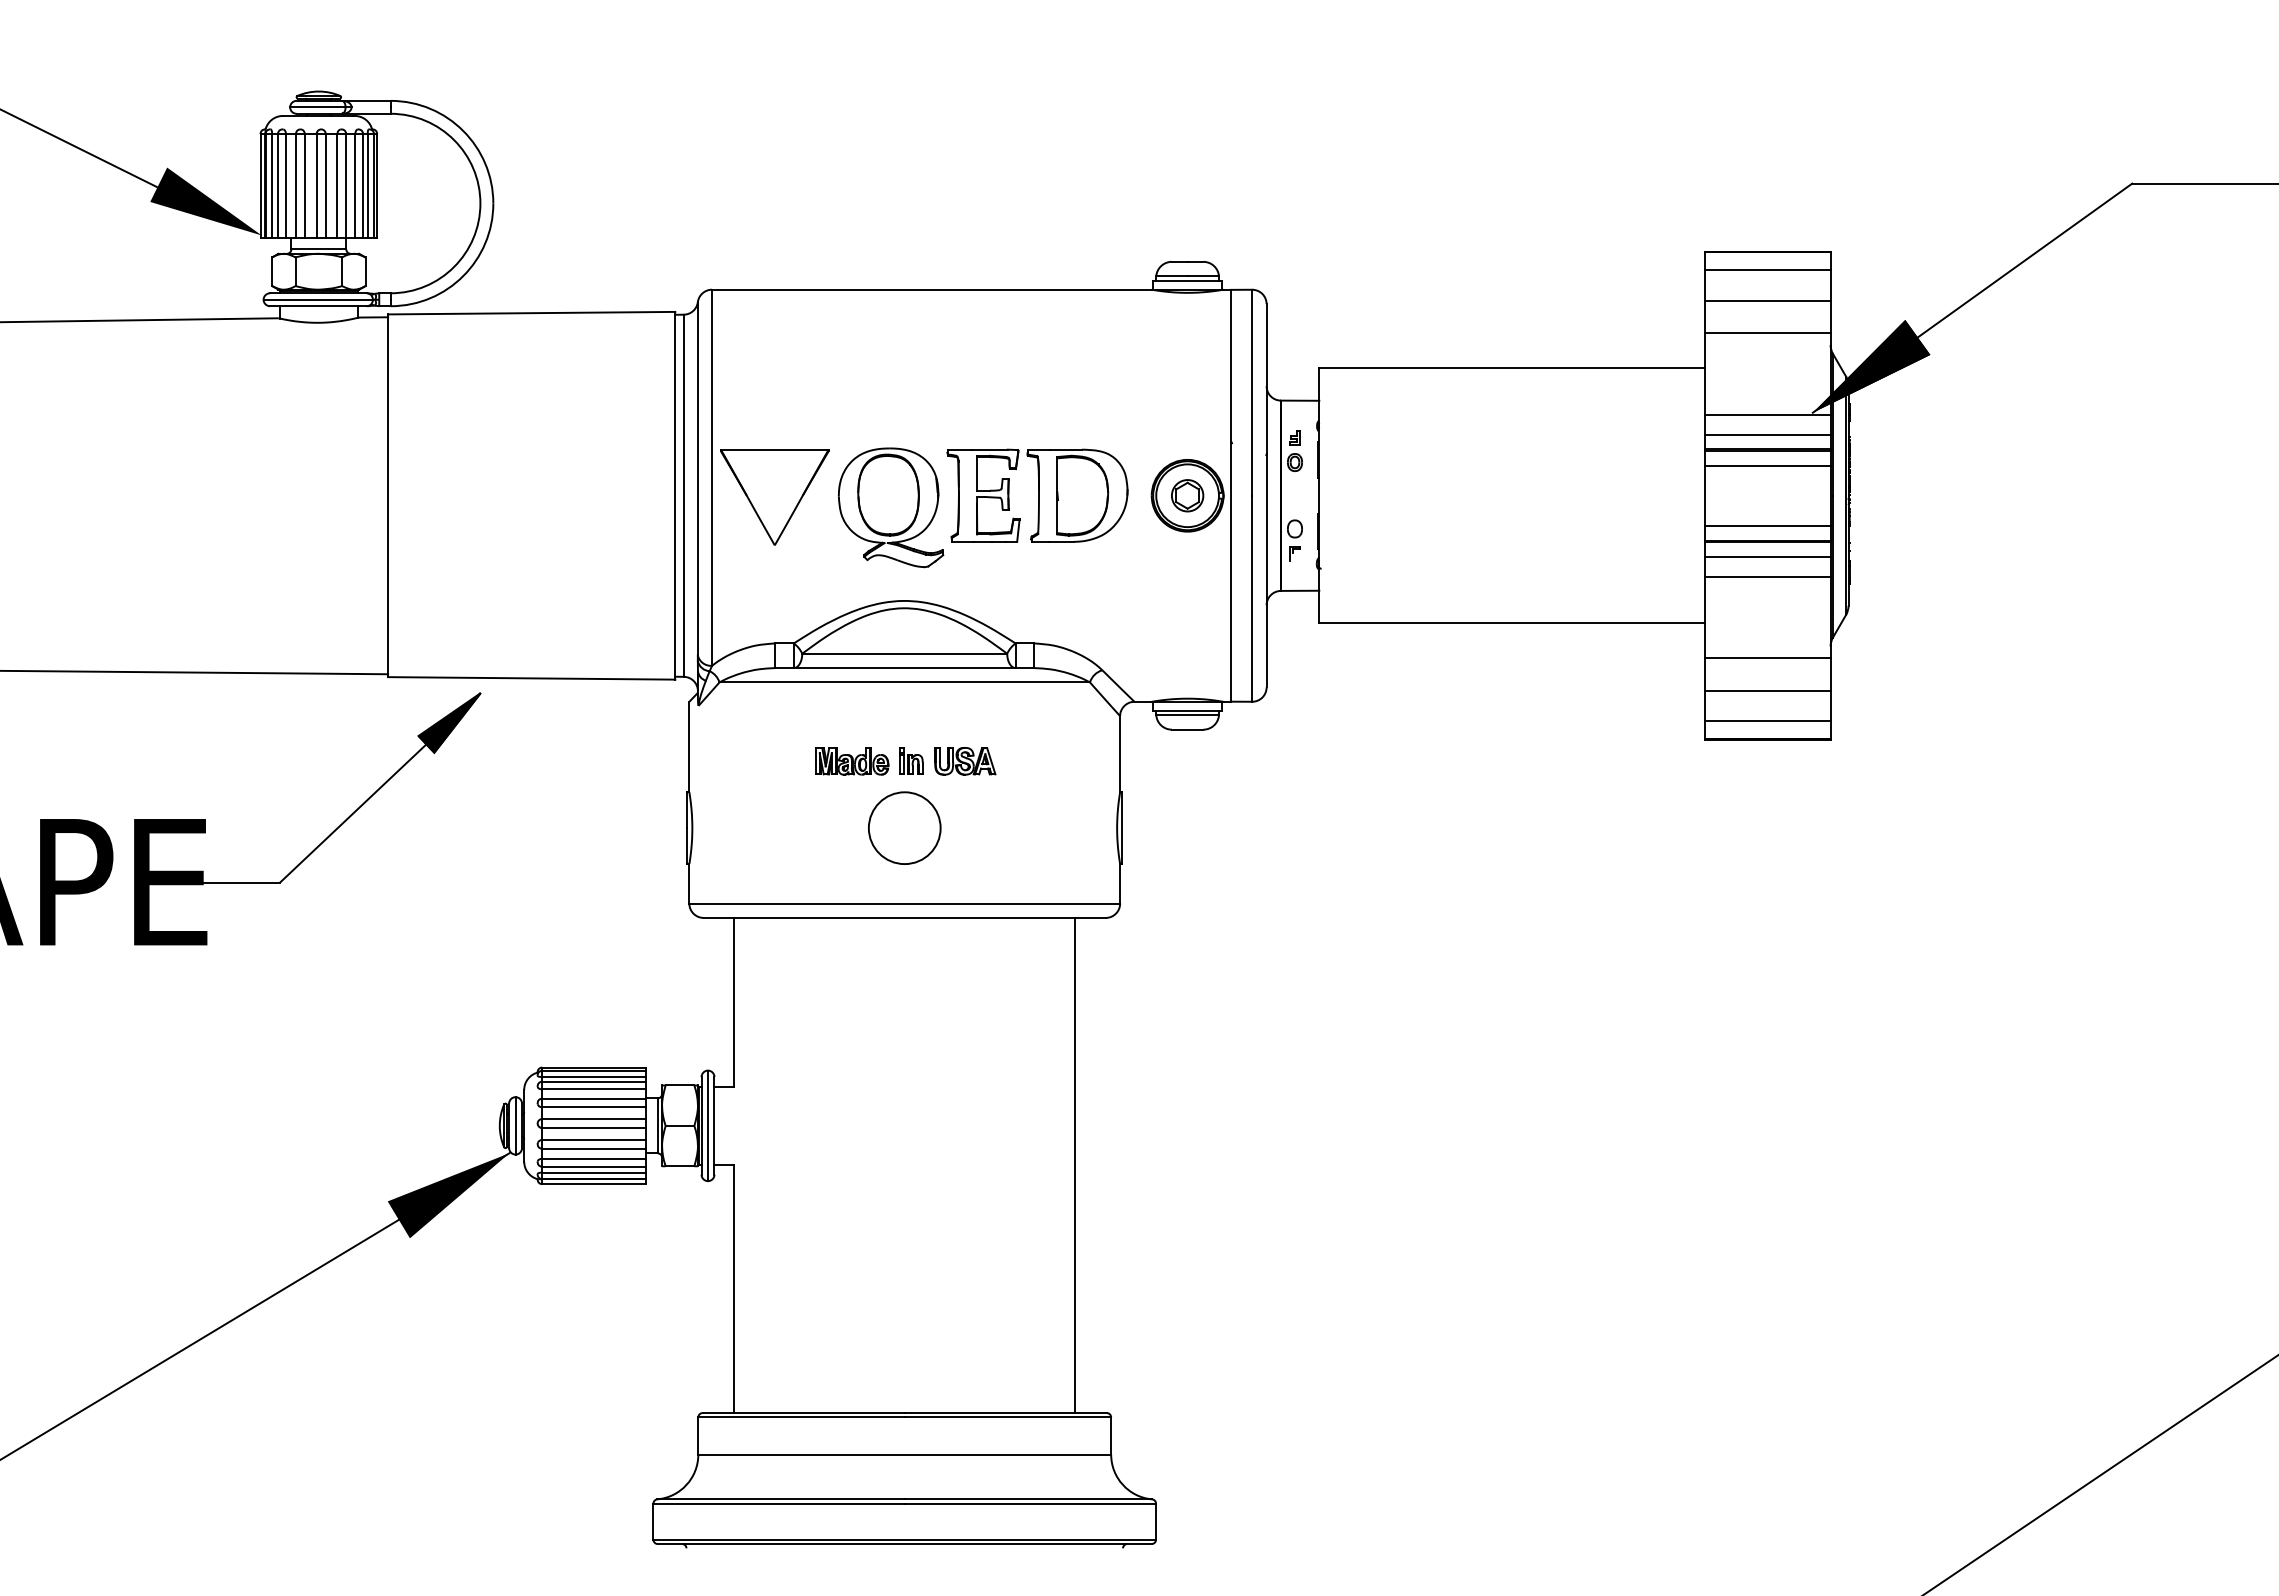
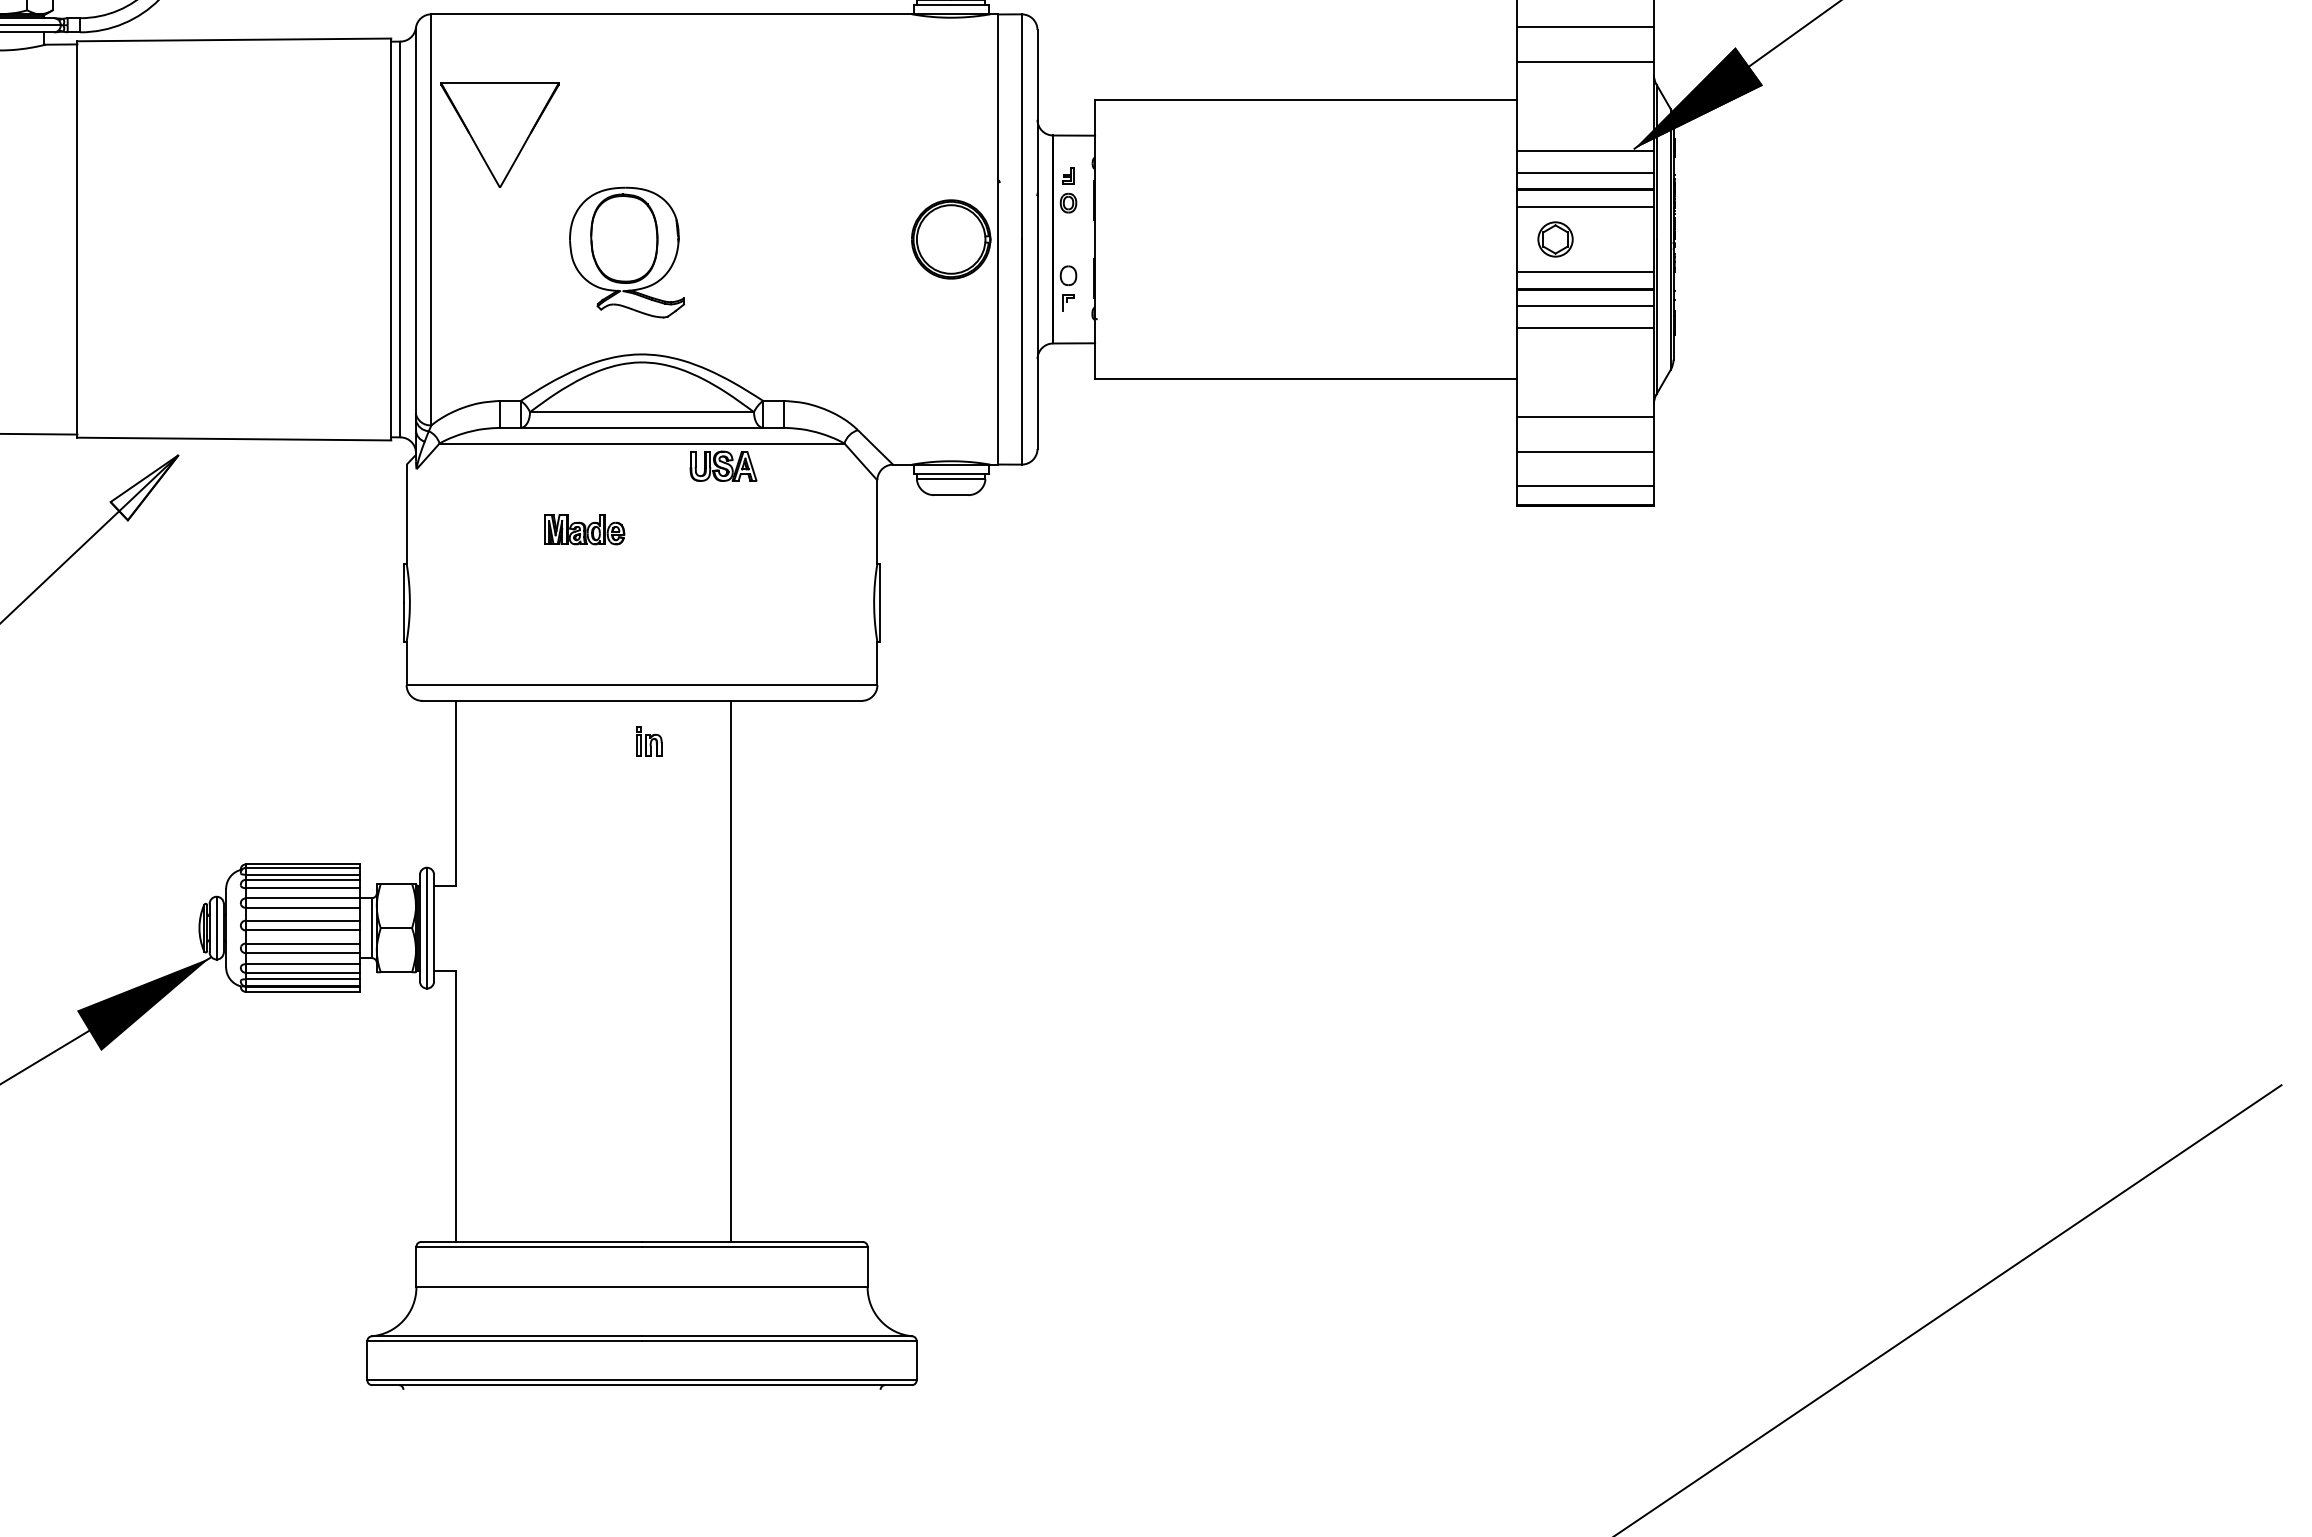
part: (1037, 495) -> (787, 239), removed
part: (1187, 495) -> (1555, 239), moved
part: (774, 497) -> (499, 135), moved
fill: (449, 722) -> (144, 487), removed
part: (911, 760) -> (649, 740), moved
part: (965, 761) -> (723, 466), moved
circle: (904, 827) -> (641, 602), removed
line: (1075, 1165) -> (731, 971), moved

